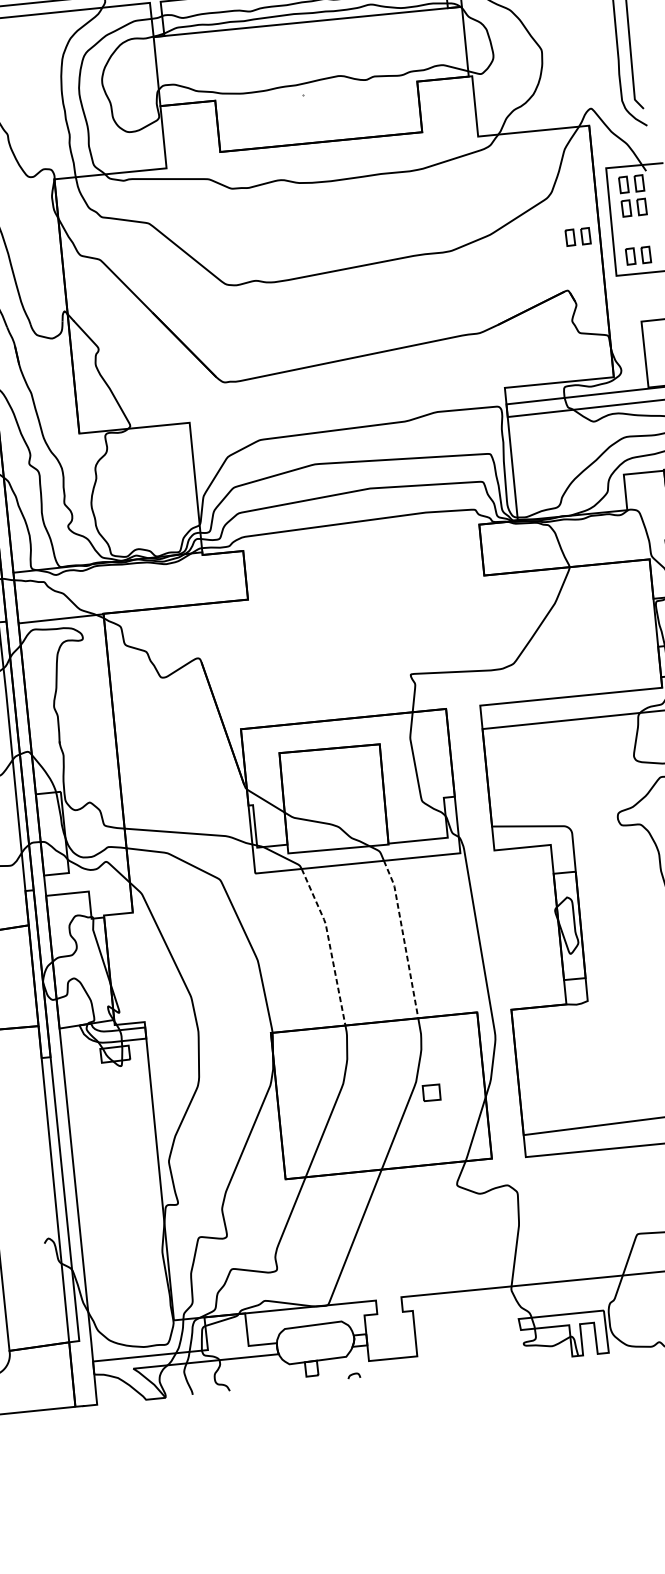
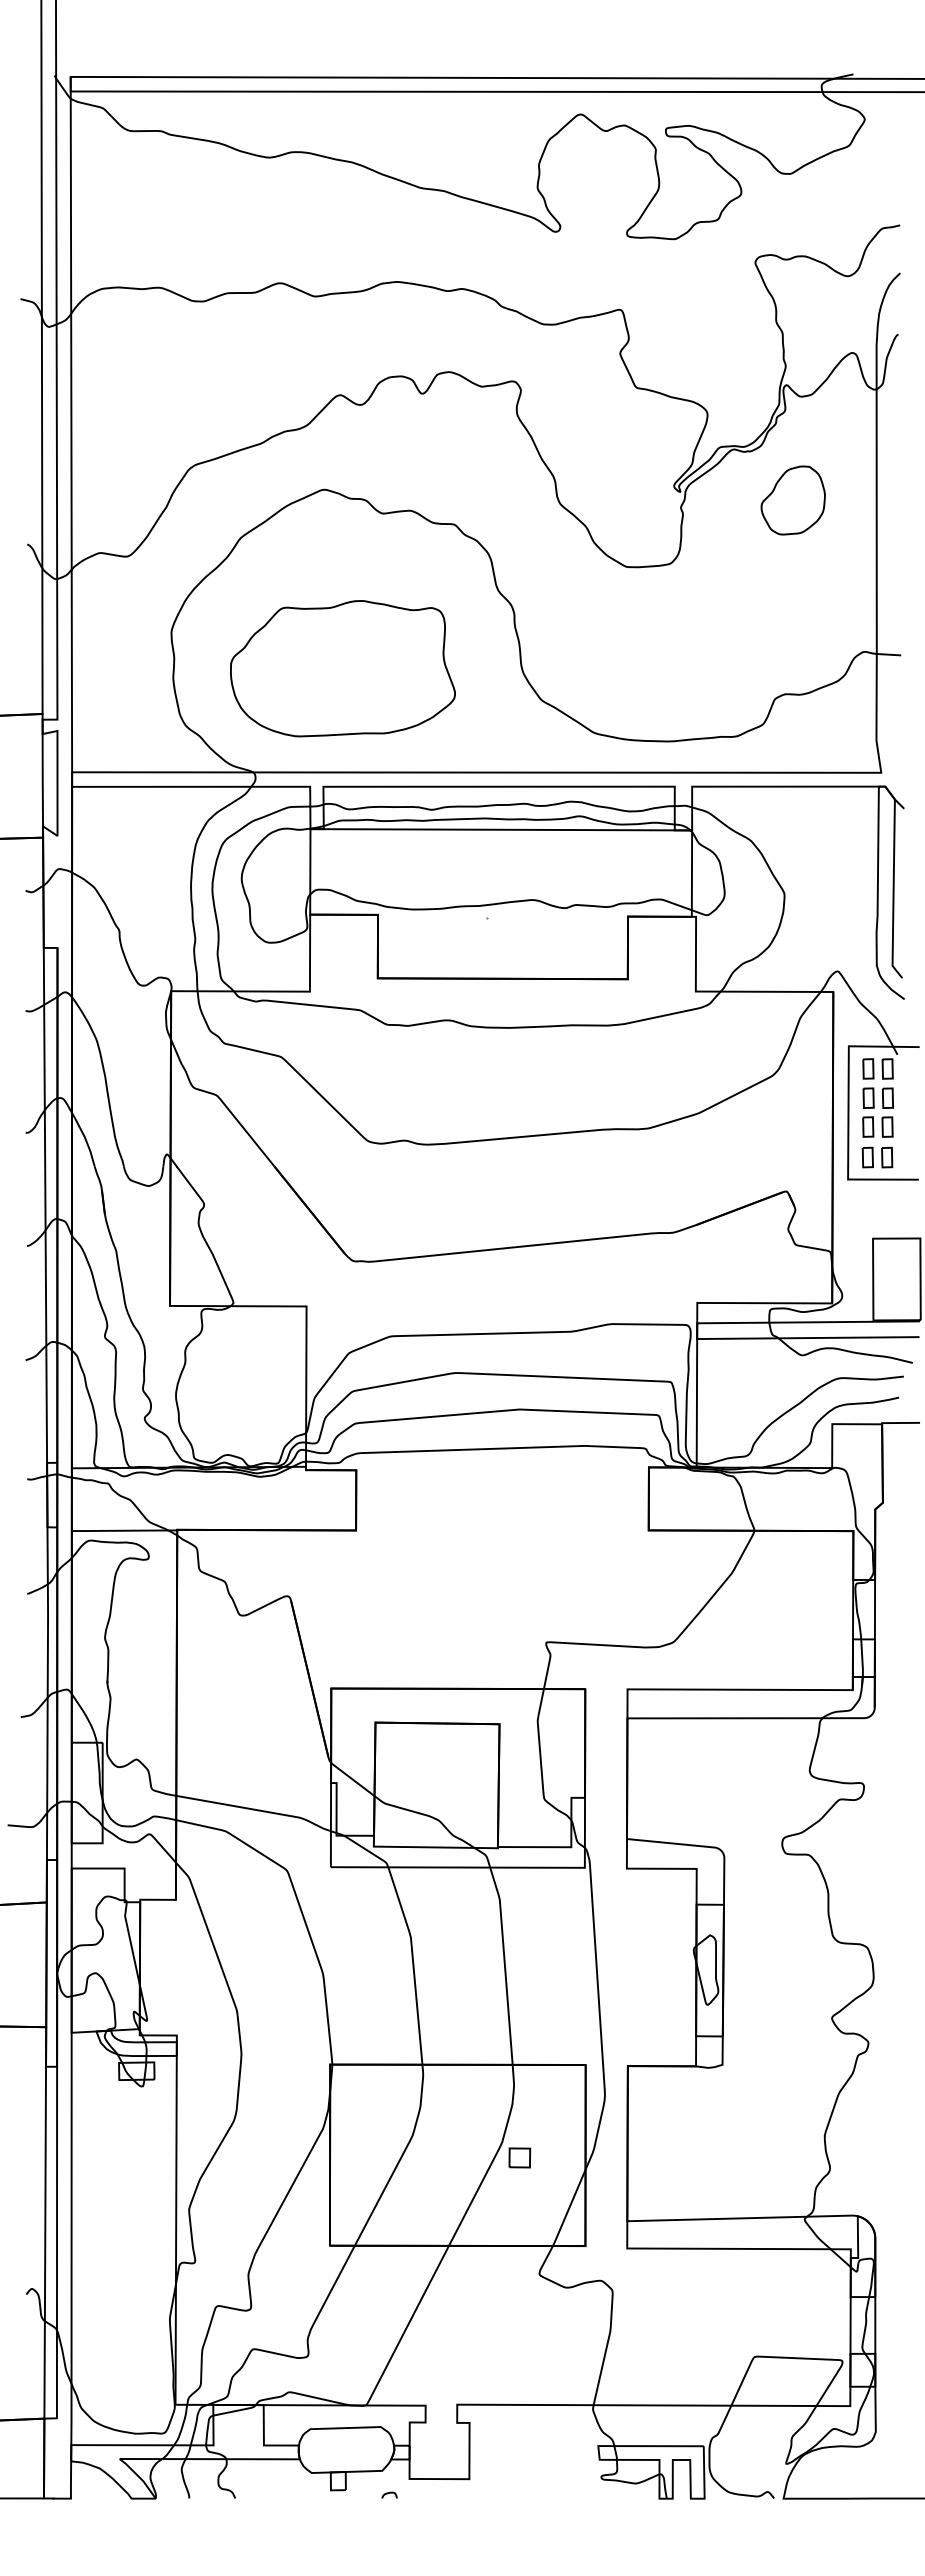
part: (577, 236) -> (877, 1126), moved
line: (403, 937) -> (504, 1964), dashed -> solid
line: (329, 944) -> (413, 1963), dashed -> solid

